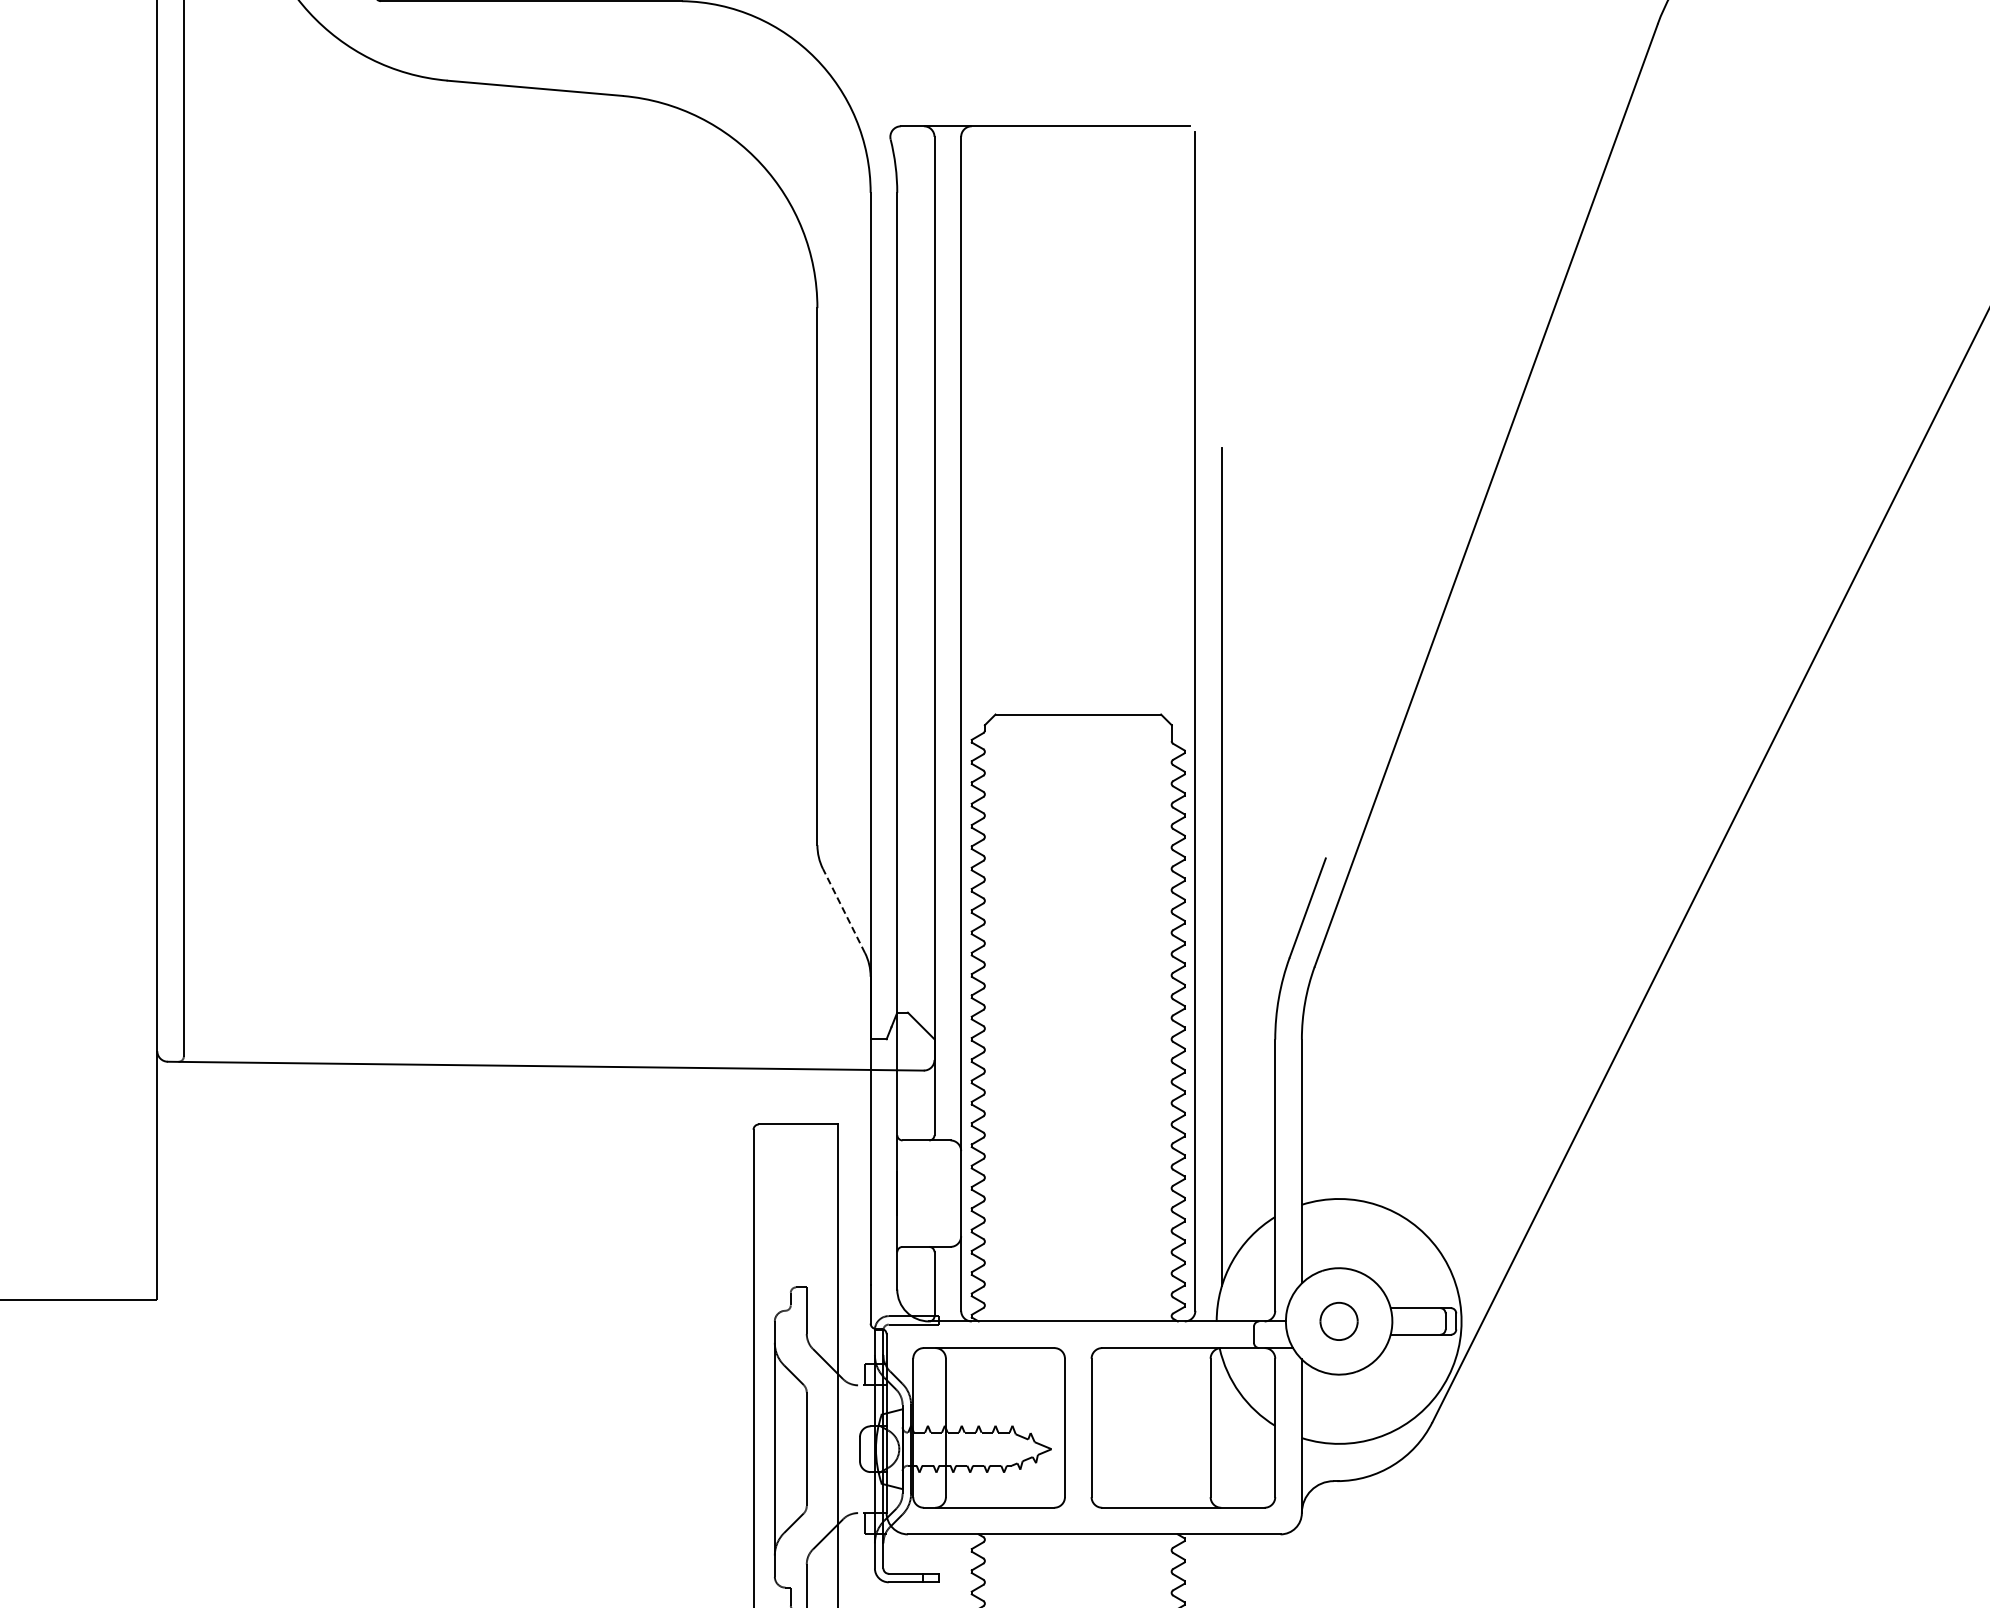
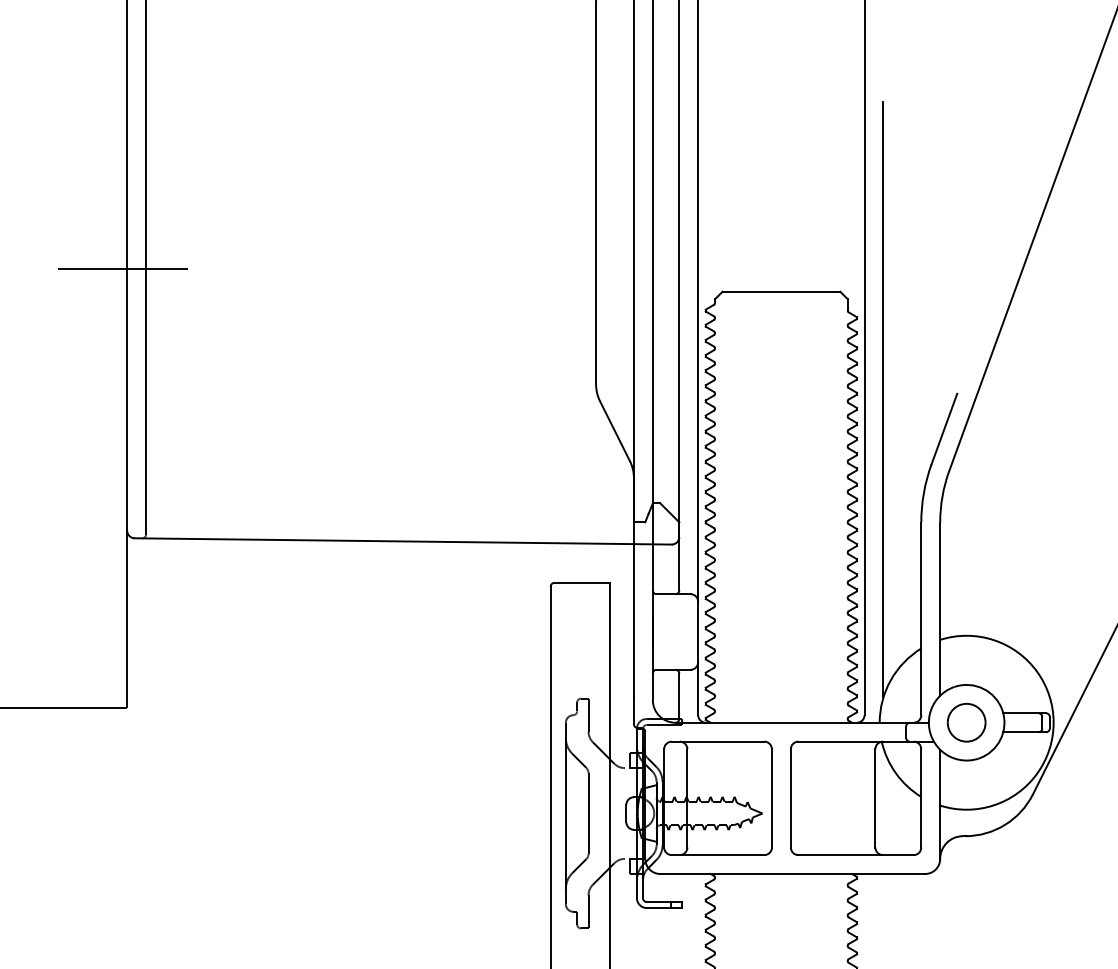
line: (150, 682) -> (122, 268), added
line: (844, 911) -> (615, 431), dashed -> solid
part: (1338, 1321) -> (966, 722), size x1.43

